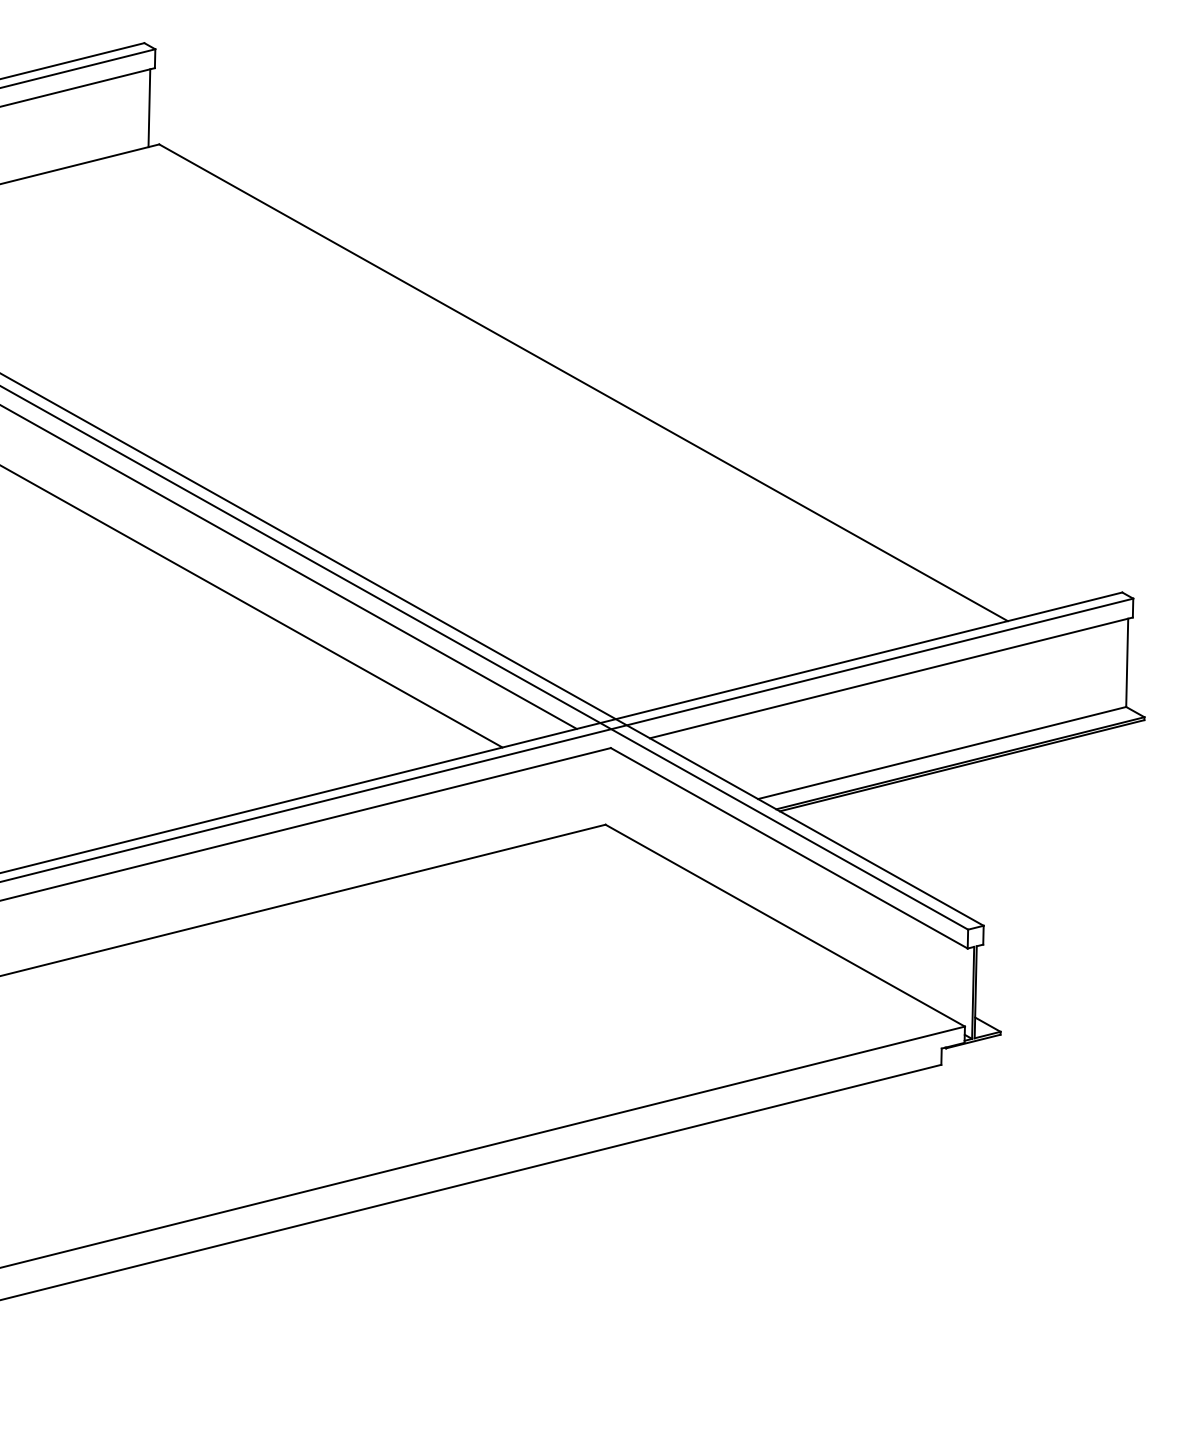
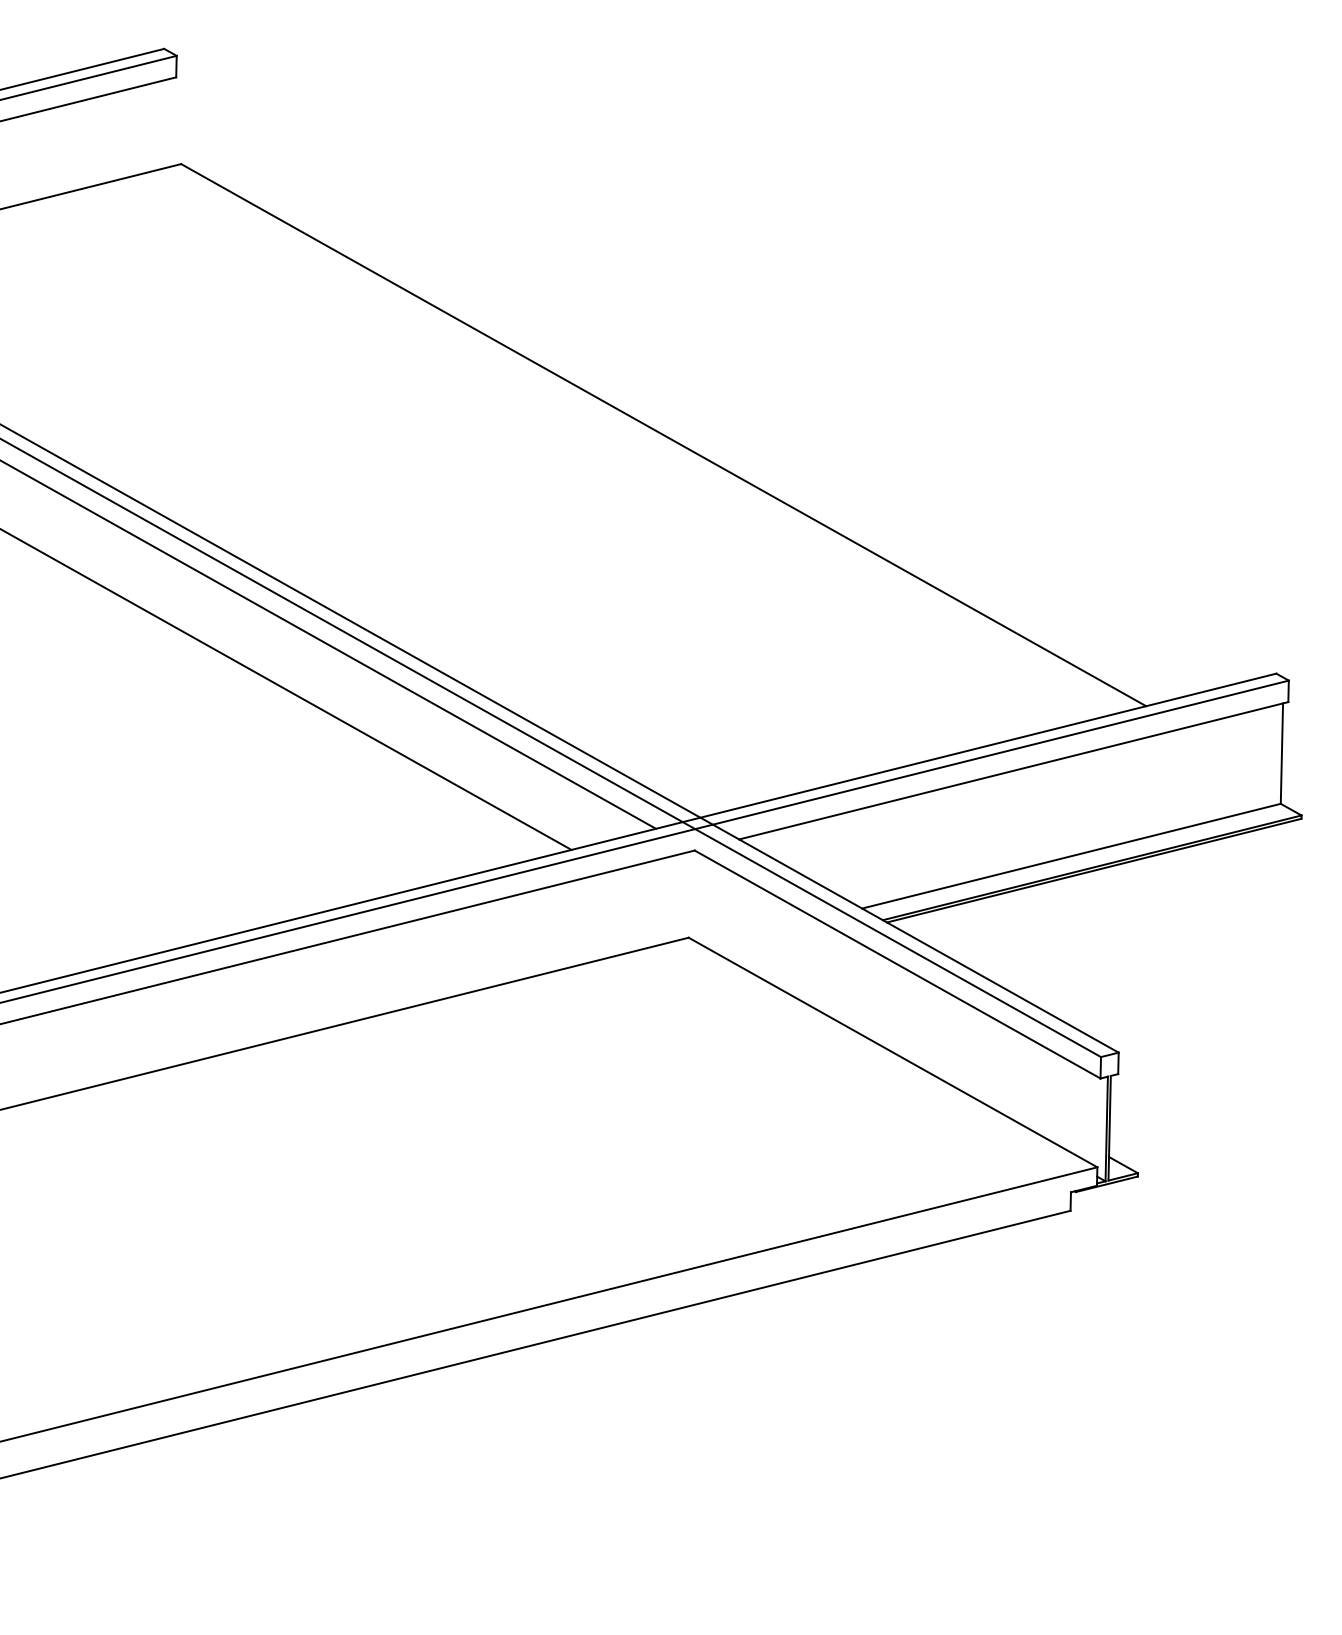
line: (149, 108) -> (170, 123), removed

